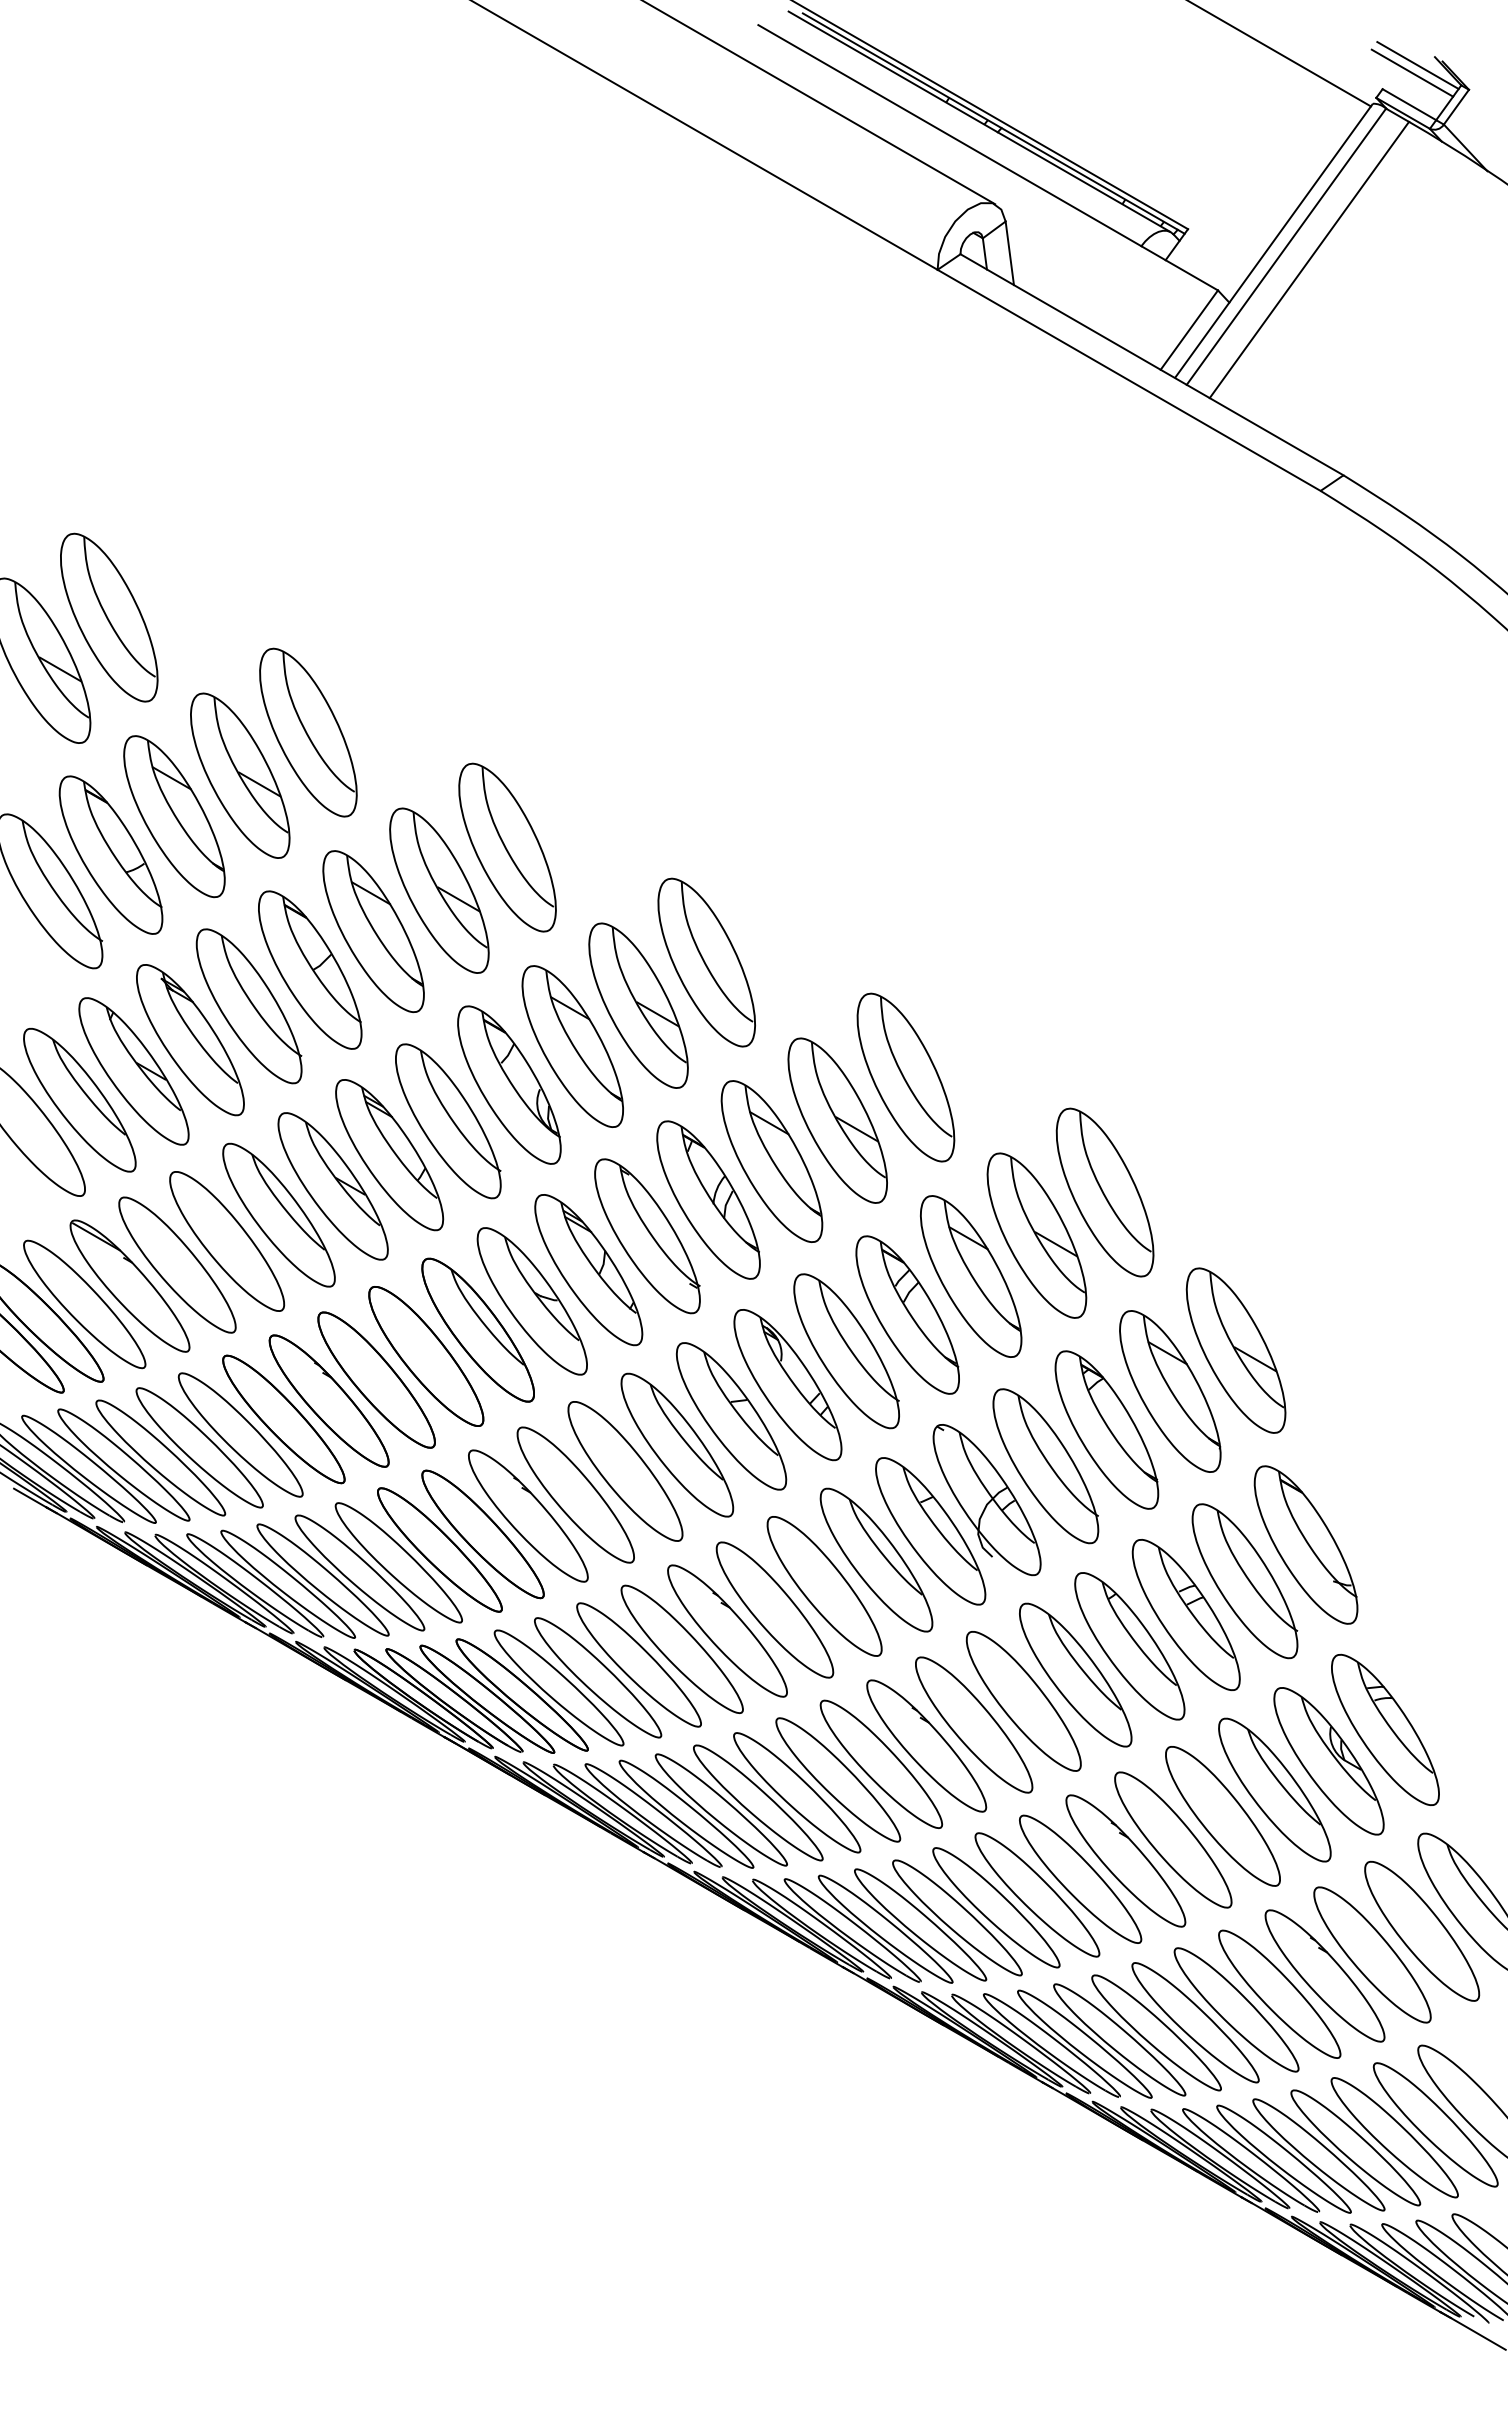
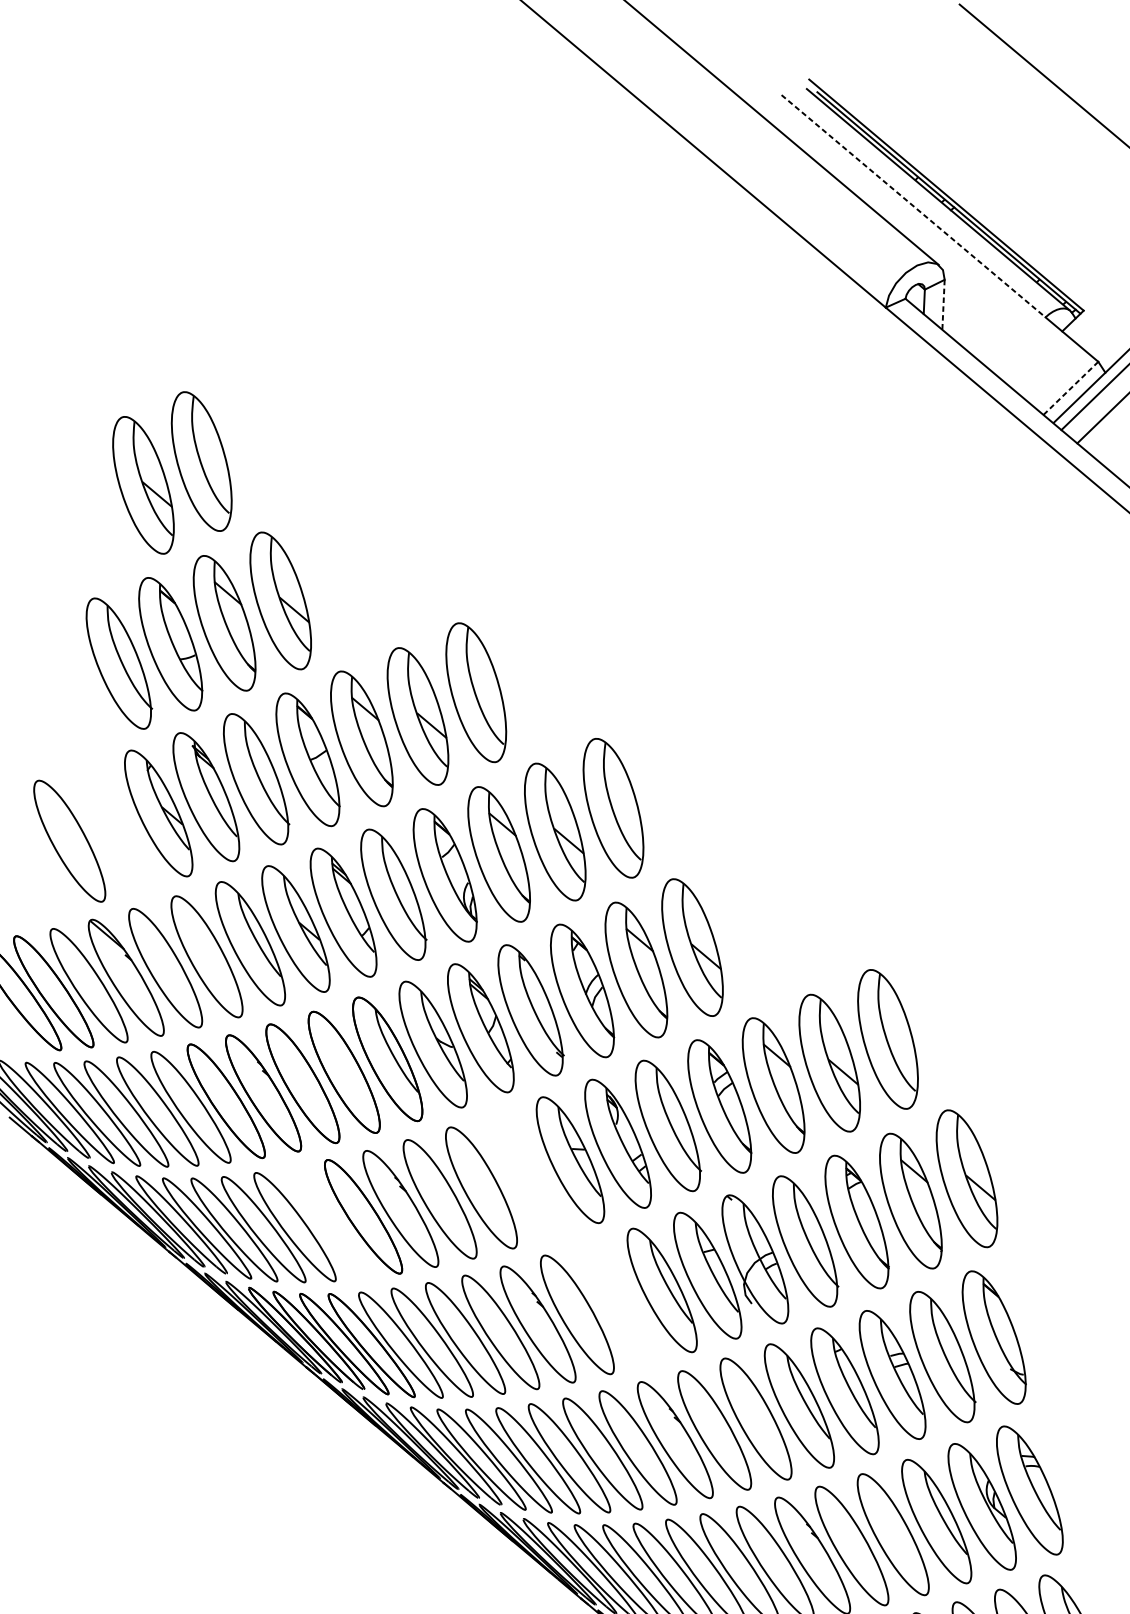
line: (950, 135) -> (914, 206), solid -> dashed
line: (1009, 253) -> (943, 304), solid -> dashed
line: (1189, 330) -> (1070, 388), solid -> dashed
part: (308, 732) -> (339, 576), removed
part: (905, 1077) -> (750, 923), removed
part: (79, 1100) -> (113, 828), removed
part: (677, 1444) -> (525, 1174), removed
part: (439, 1549) -> (328, 1222), removed
part: (824, 1586) -> (618, 1303), removed

